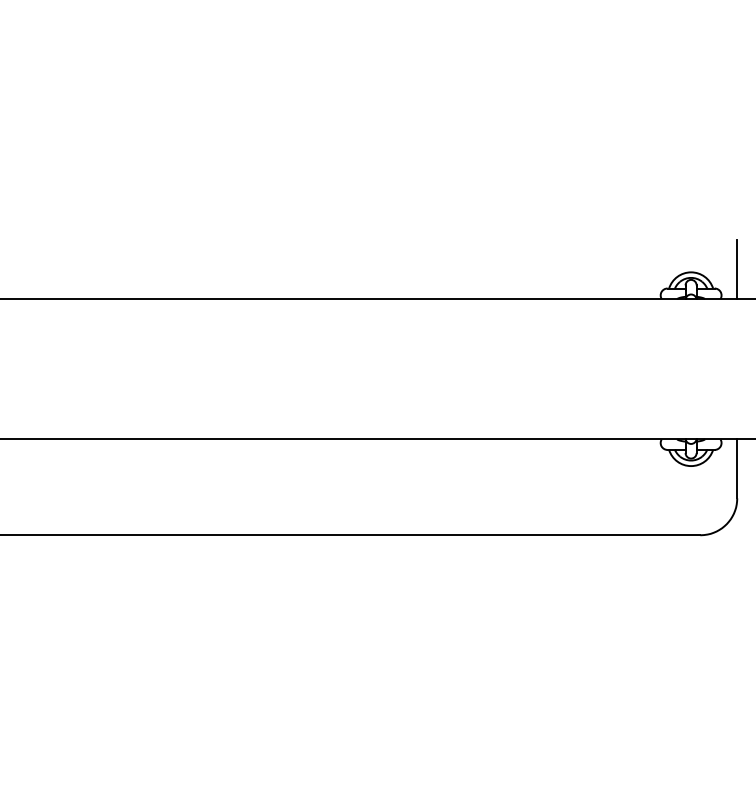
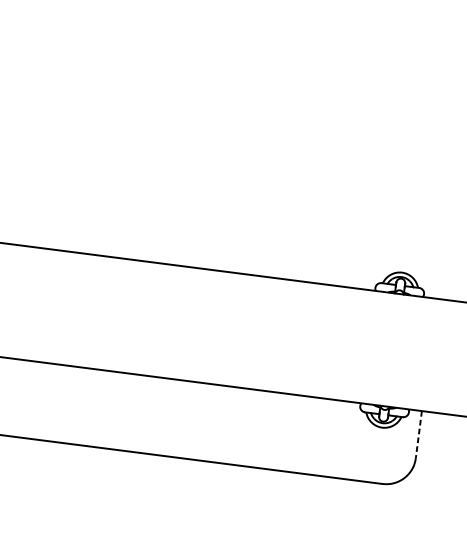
line: (737, 269) -> (439, 275), removed
line: (737, 469) -> (419, 435), solid -> dashed

